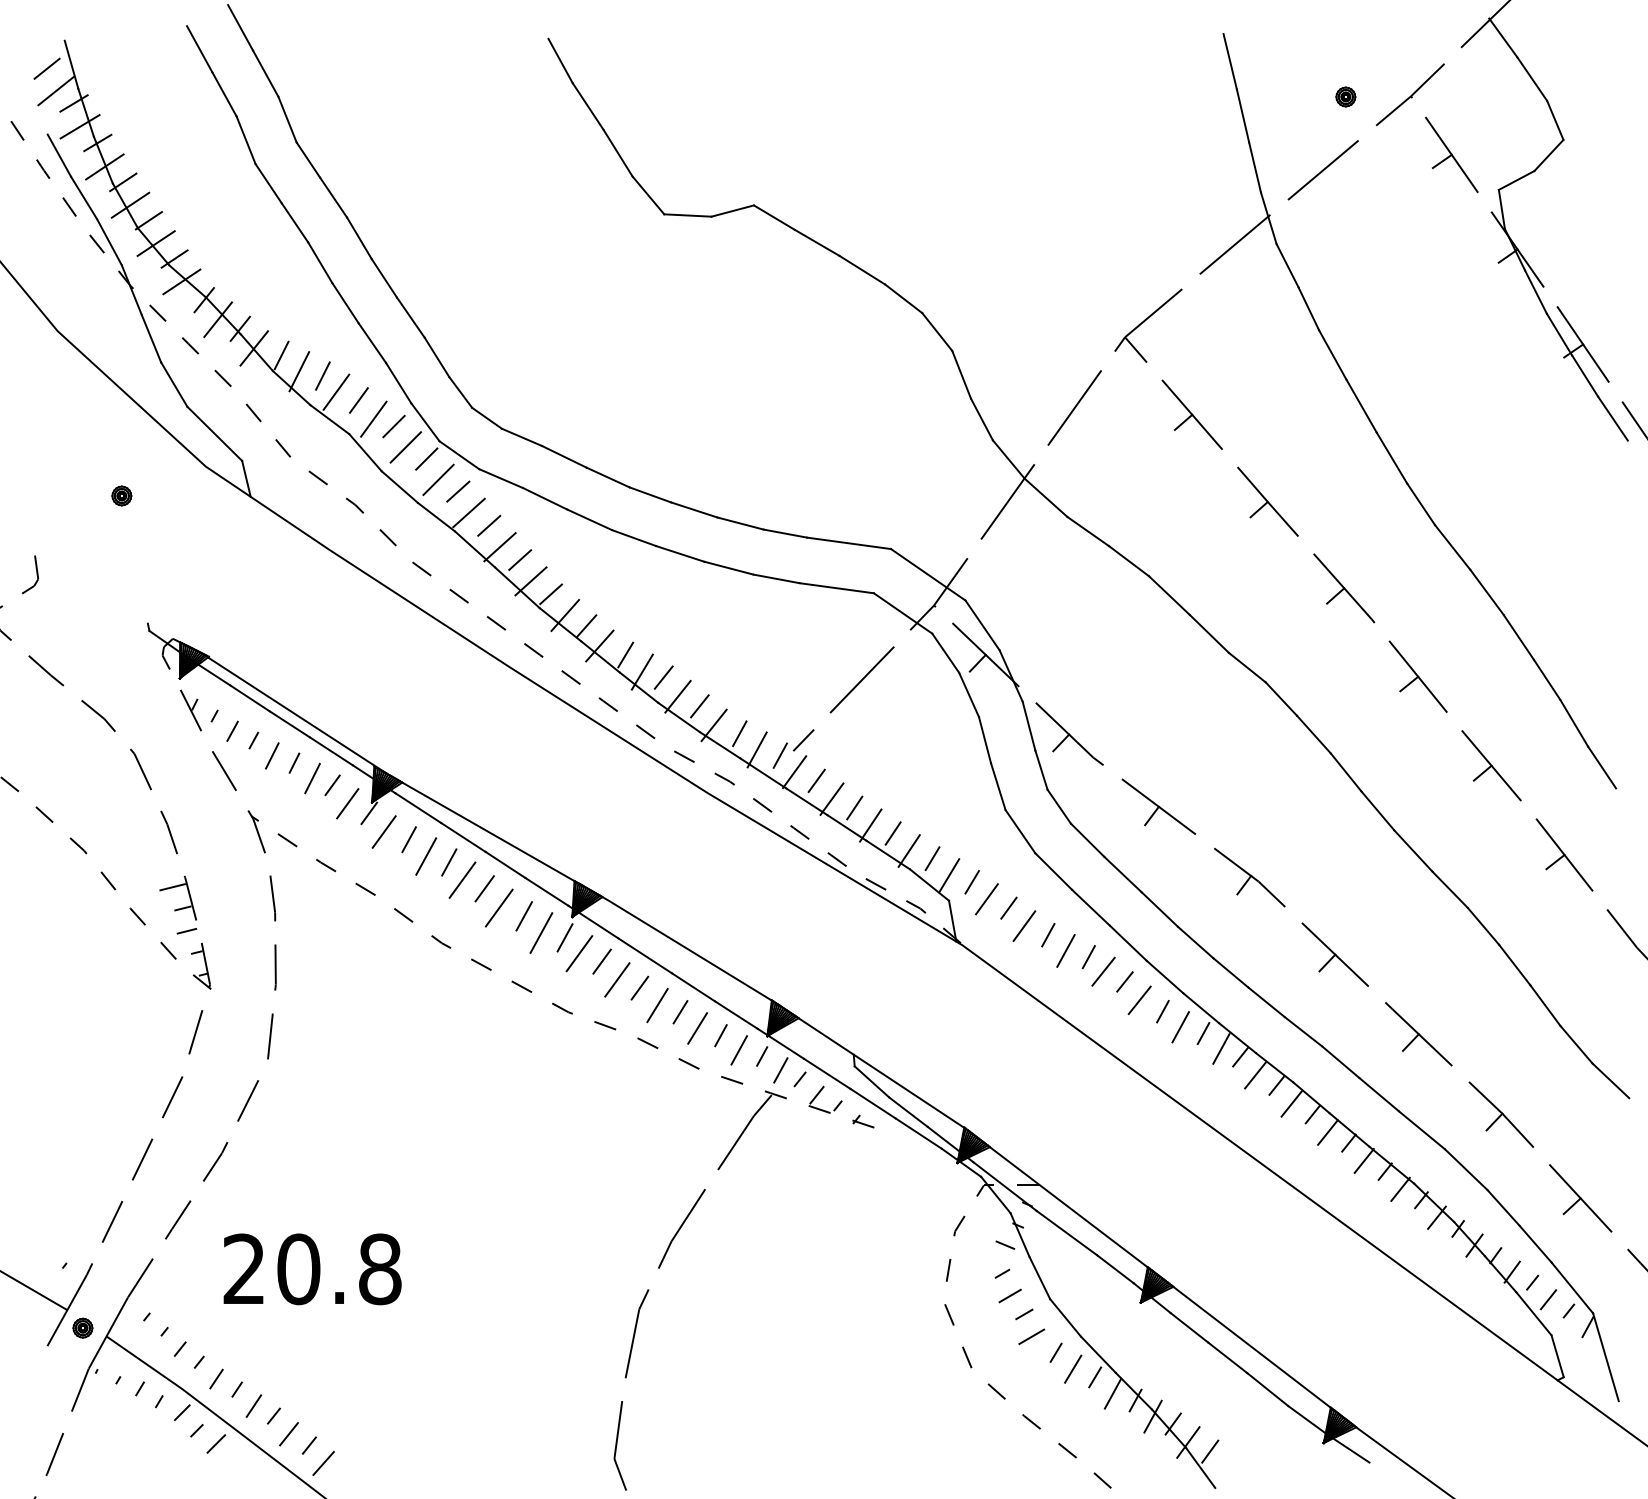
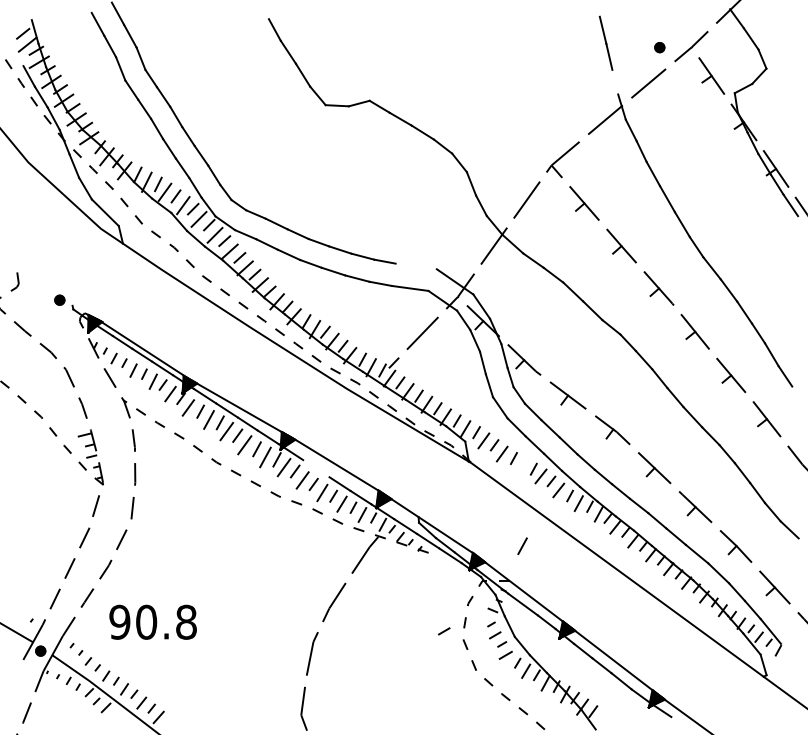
line: (1255, 166) -> (615, 81), removed
part: (121, 494) -> (59, 299), moved
line: (847, 543) -> (415, 266), removed
line: (1065, 951) -> (522, 546), moved
line: (645, 955) -> (316, 468), removed
text: (243, 1267) -> (119, 621), 20.8 -> 90.8
line: (906, 1288) -> (444, 631), added
line: (1606, 1355) -> (787, 664), removed

